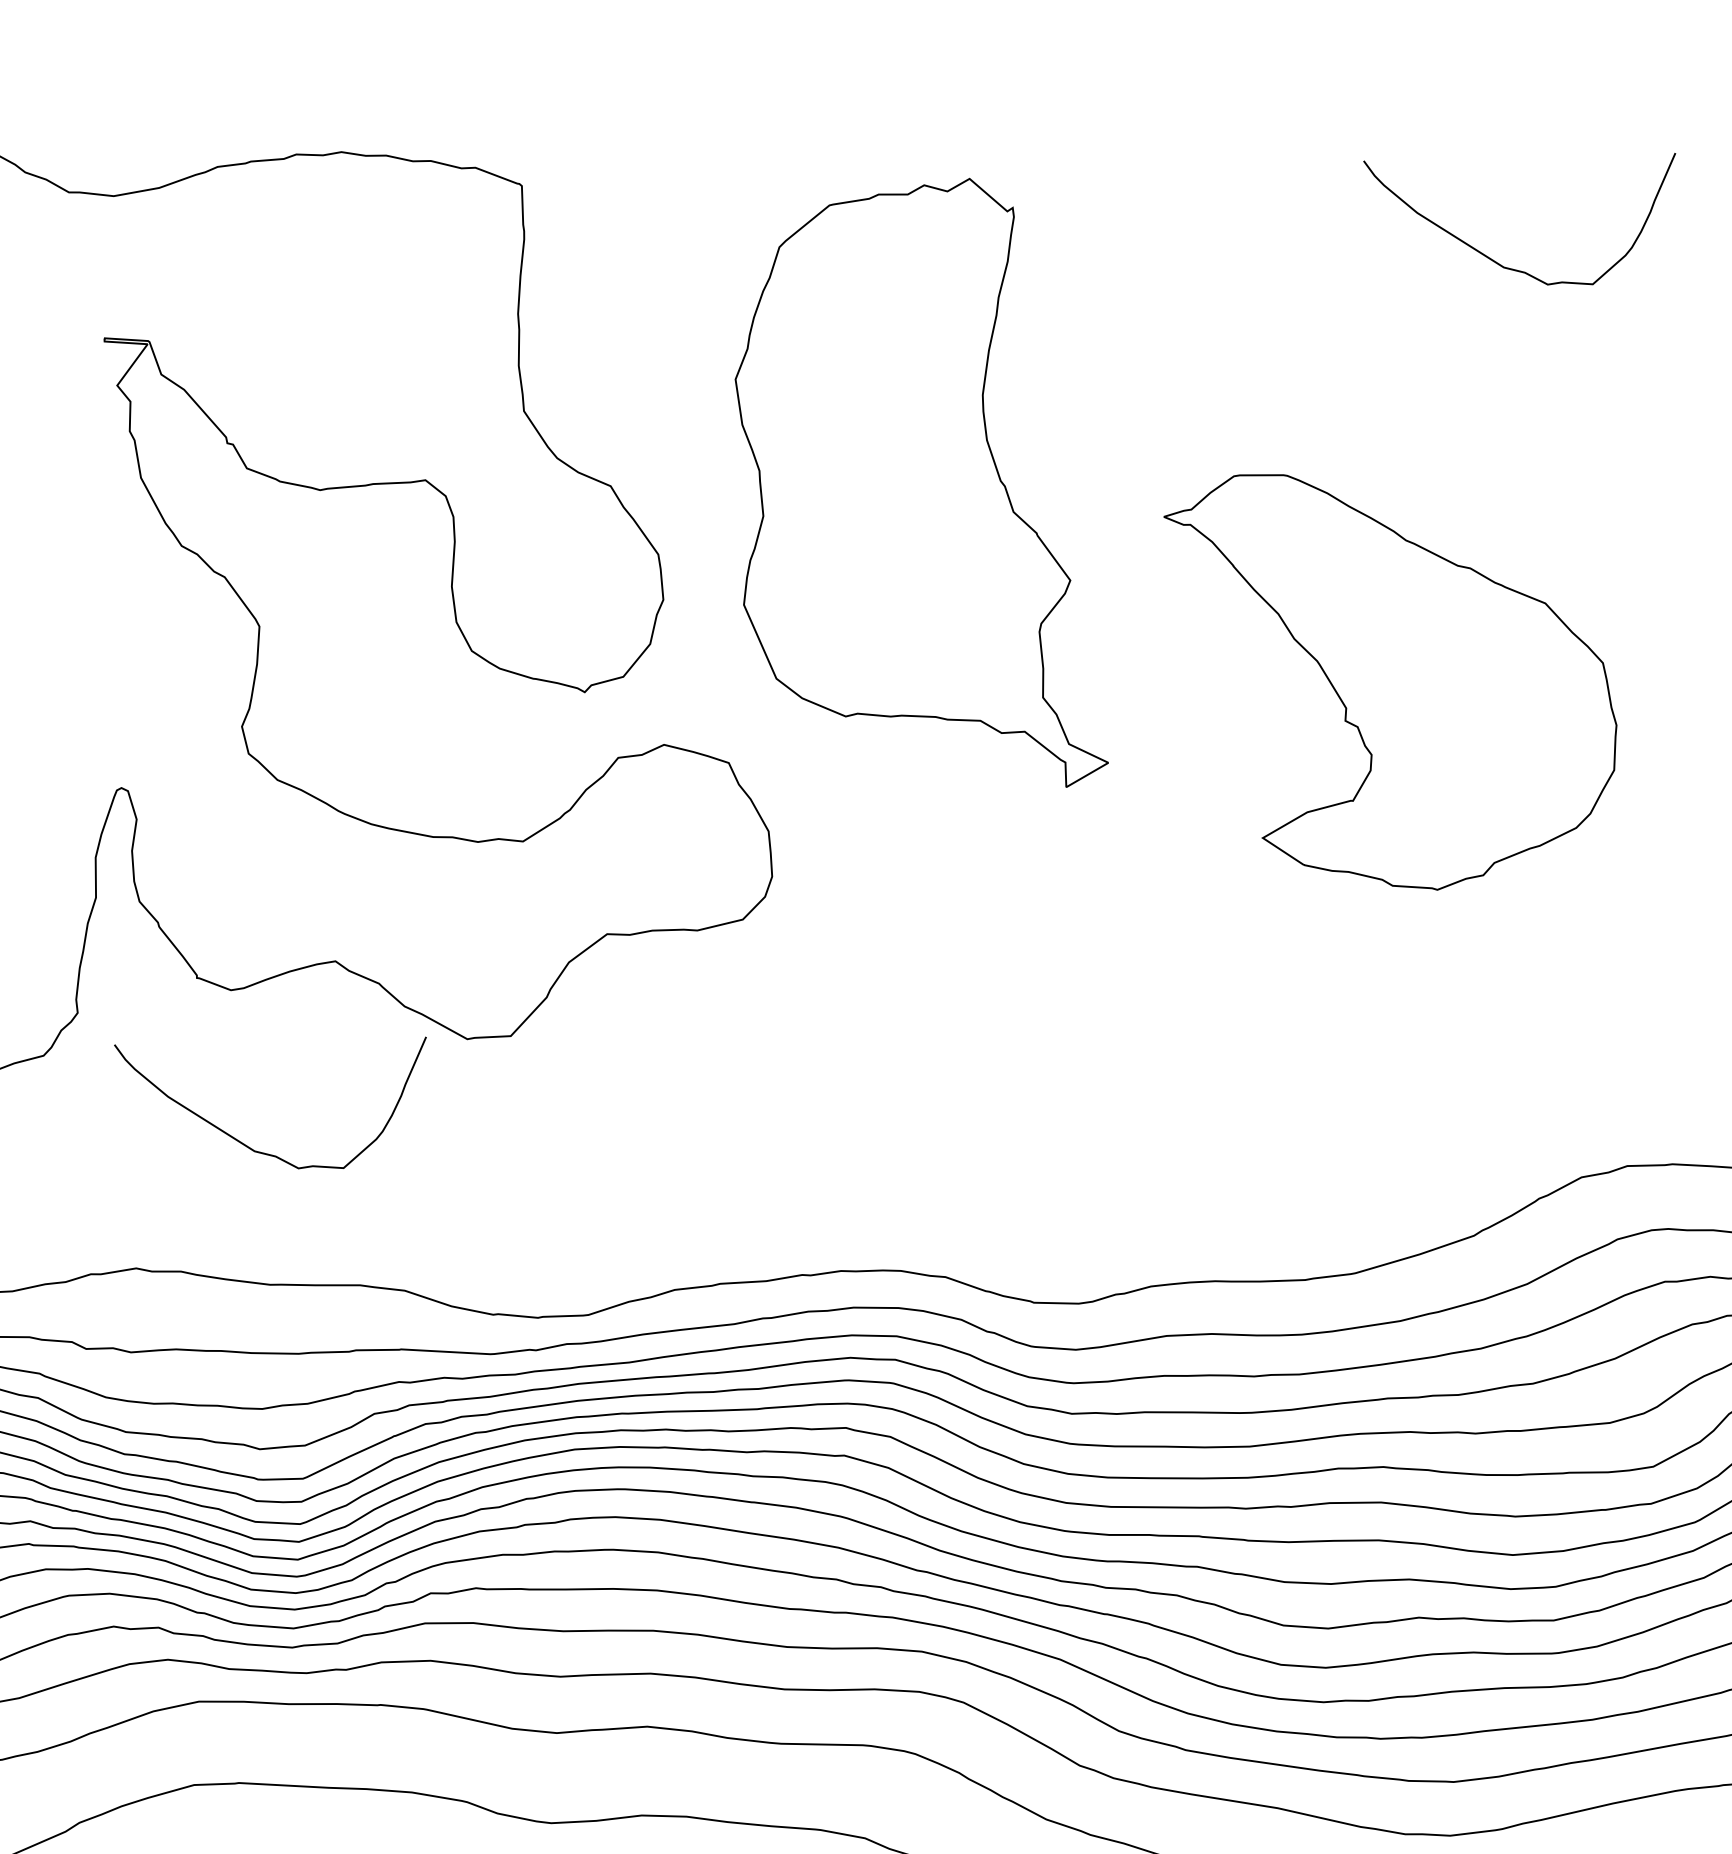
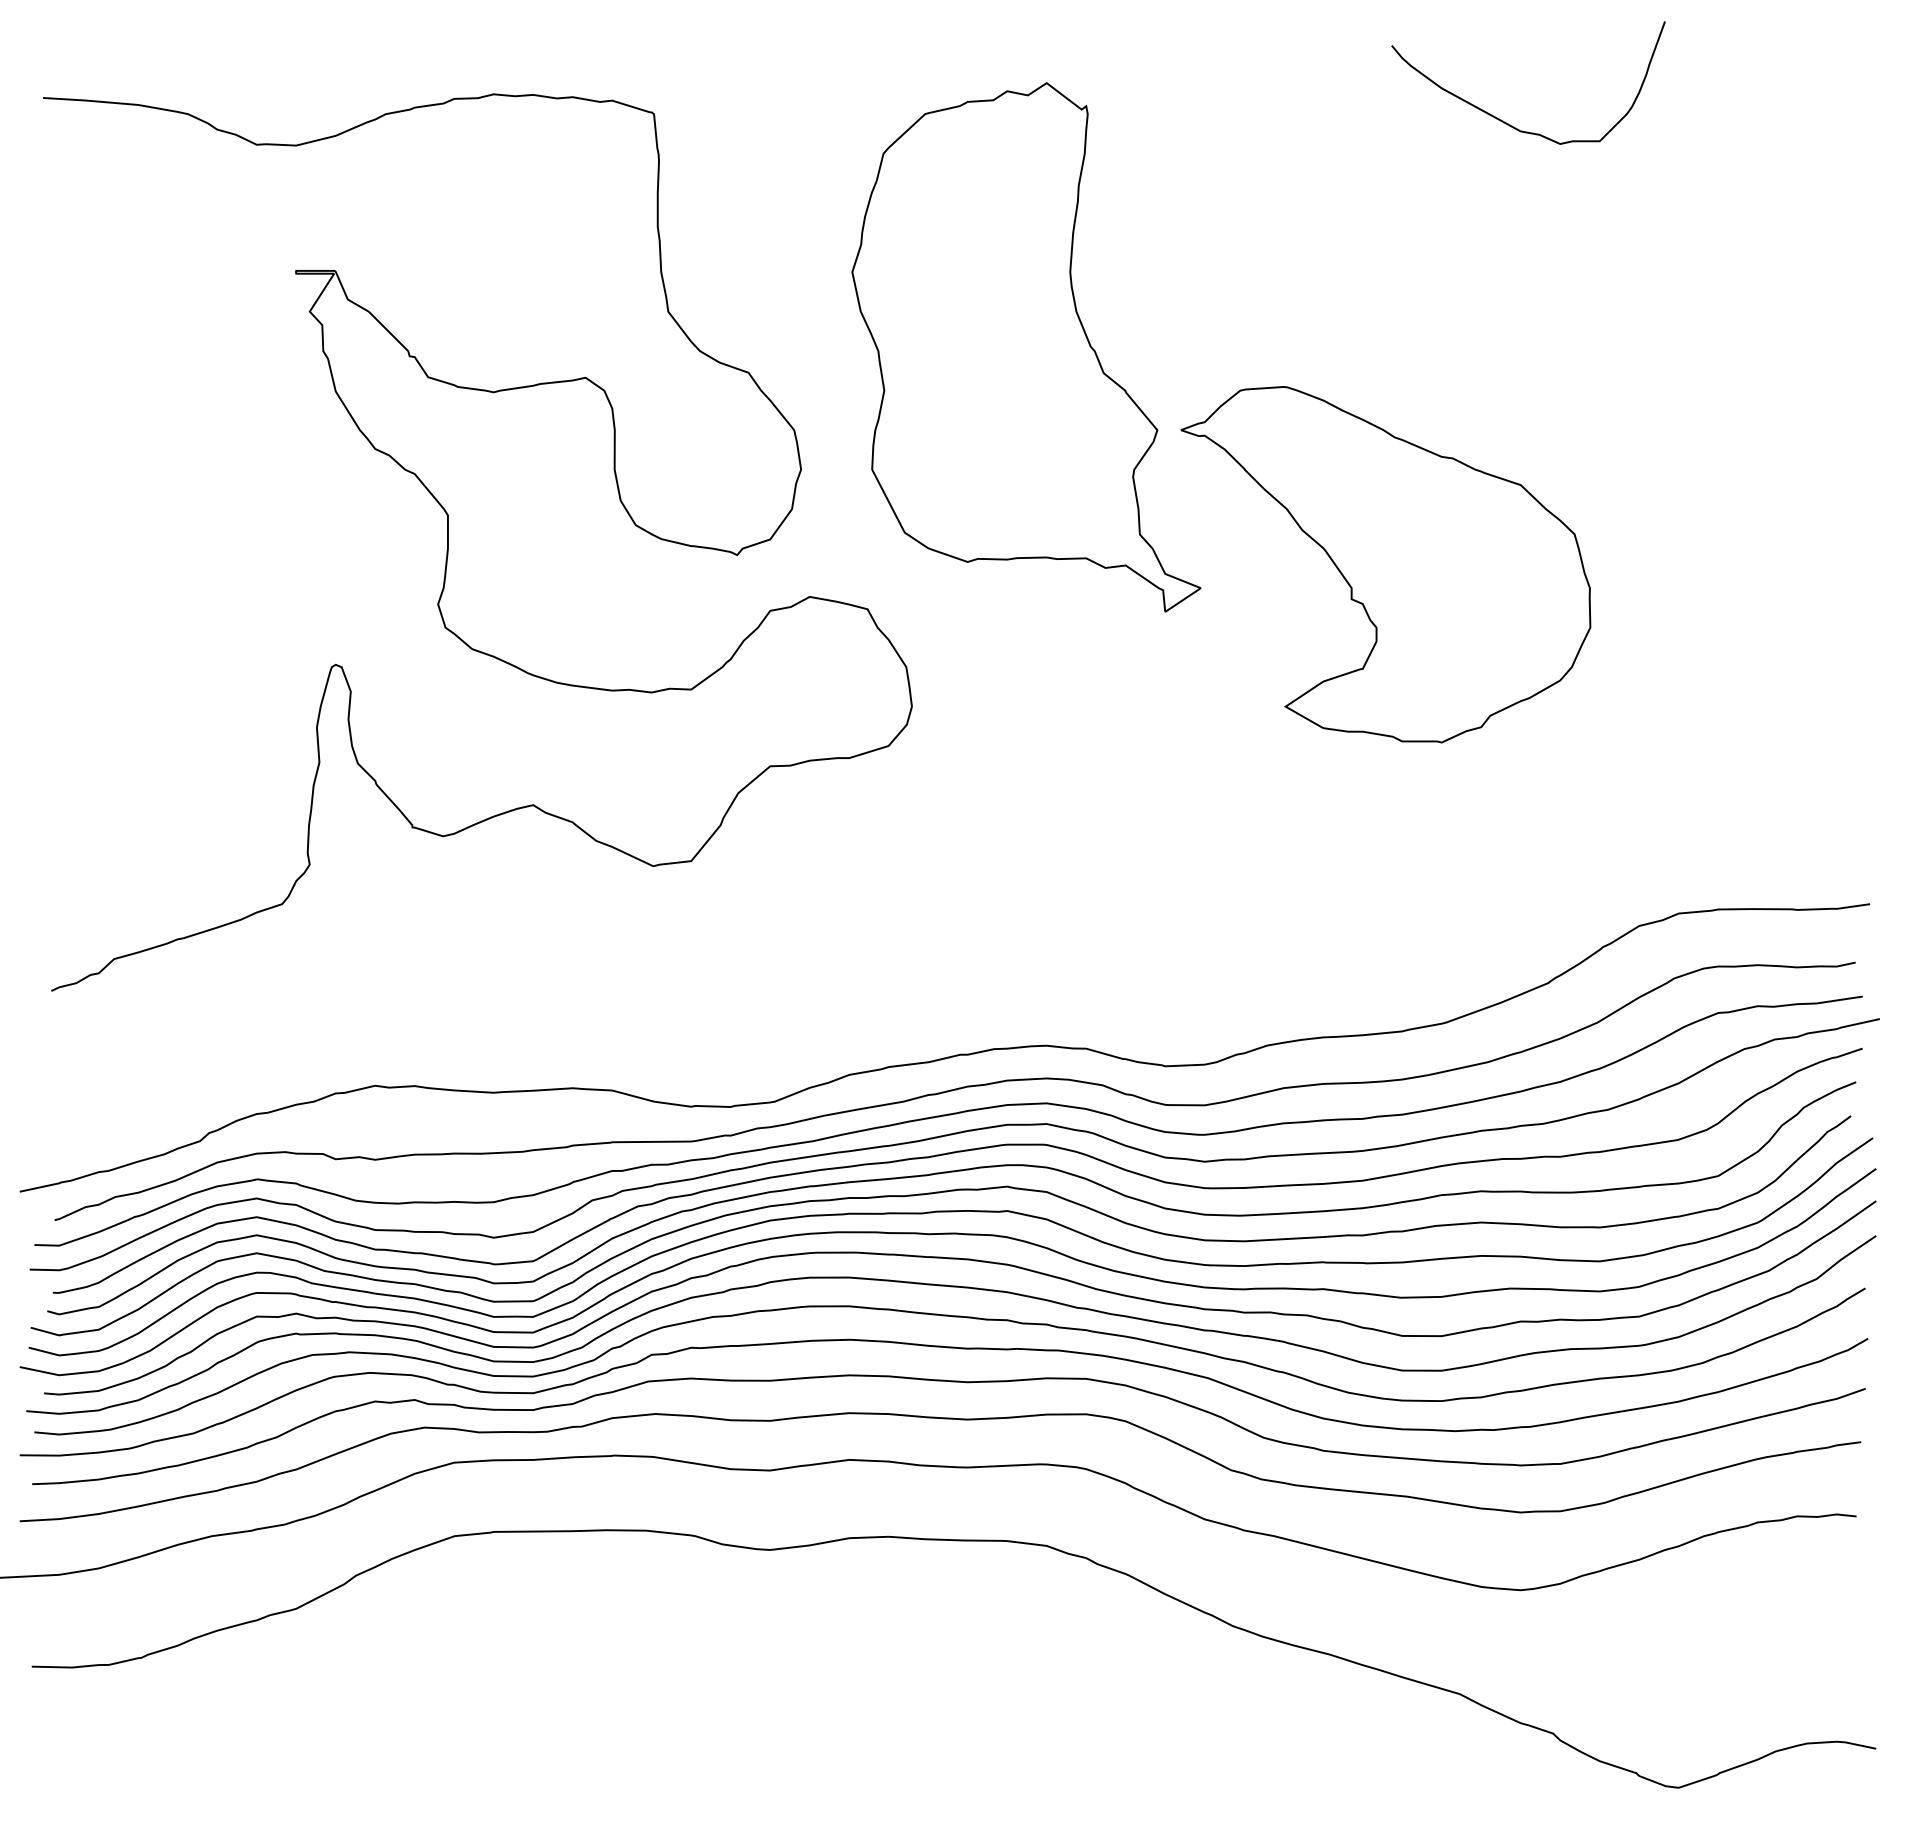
part: (1386, 683) -> (1385, 564), moved
curve: (241, 1141) -> (460, 968), removed

